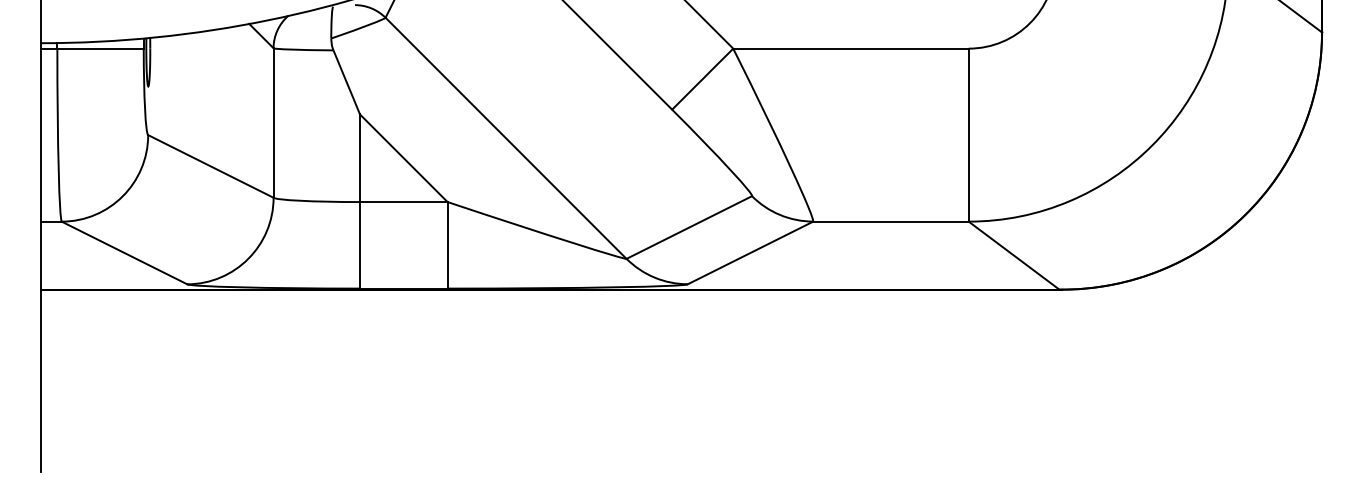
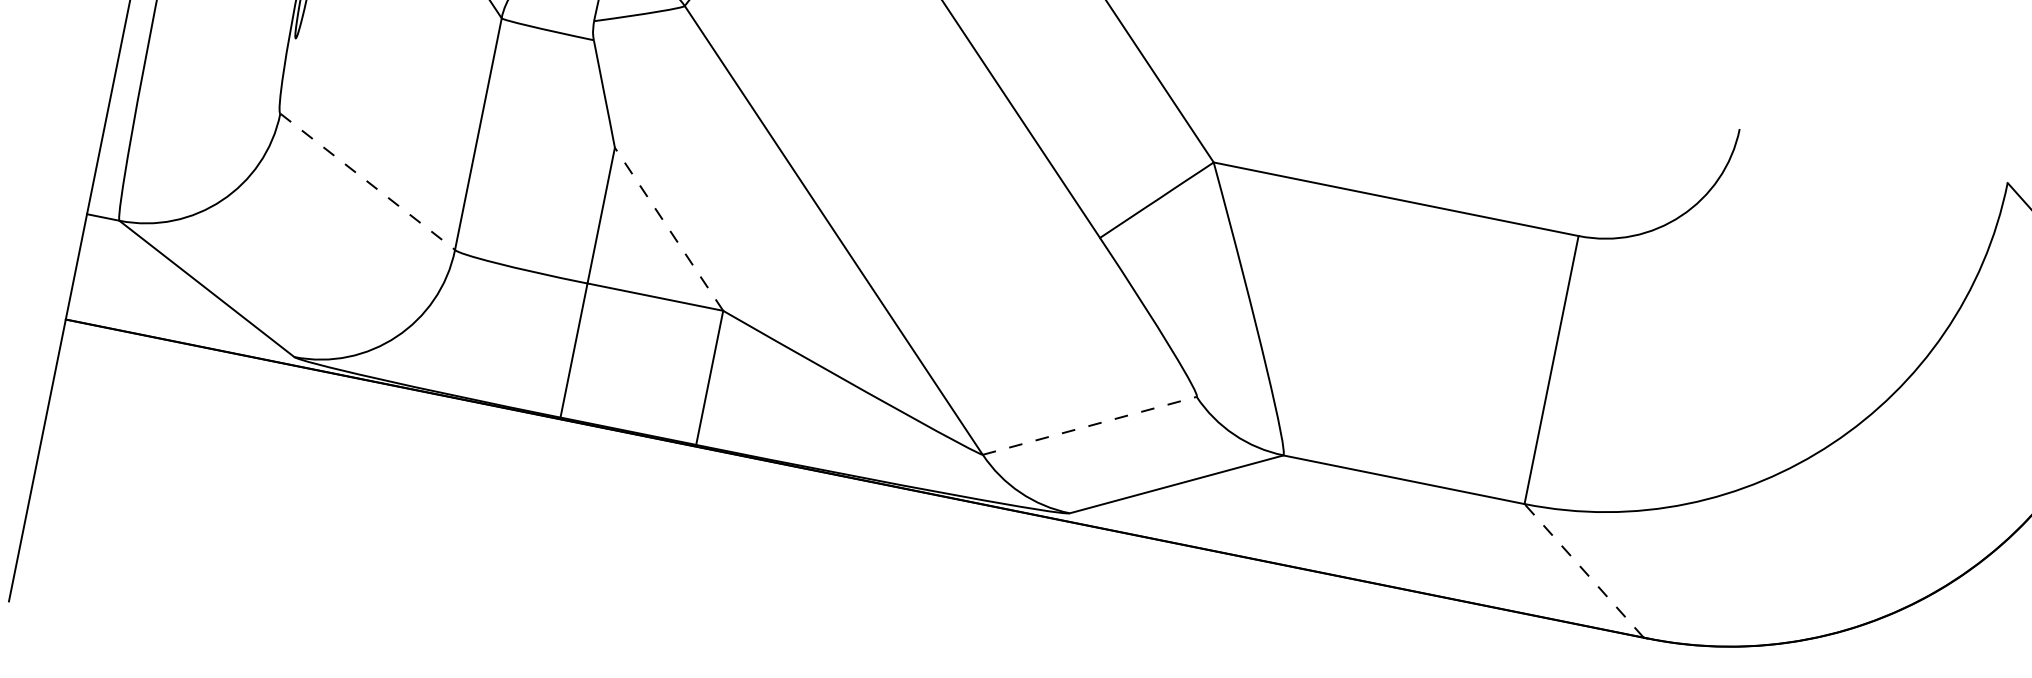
line: (403, 158) -> (668, 229), solid -> dashed
line: (211, 166) -> (368, 182), solid -> dashed
line: (689, 227) -> (1090, 425), solid -> dashed
line: (1014, 255) -> (1584, 570), solid -> dashed

